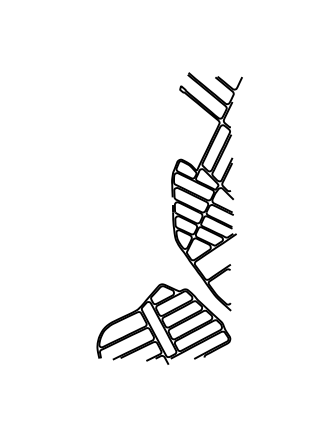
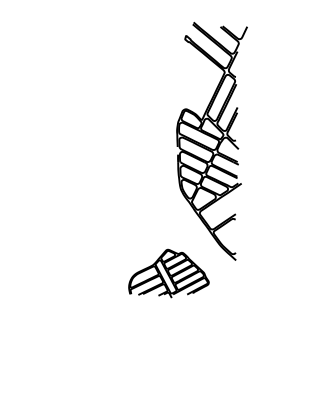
part: (163, 323) -> (168, 273), size x0.6

